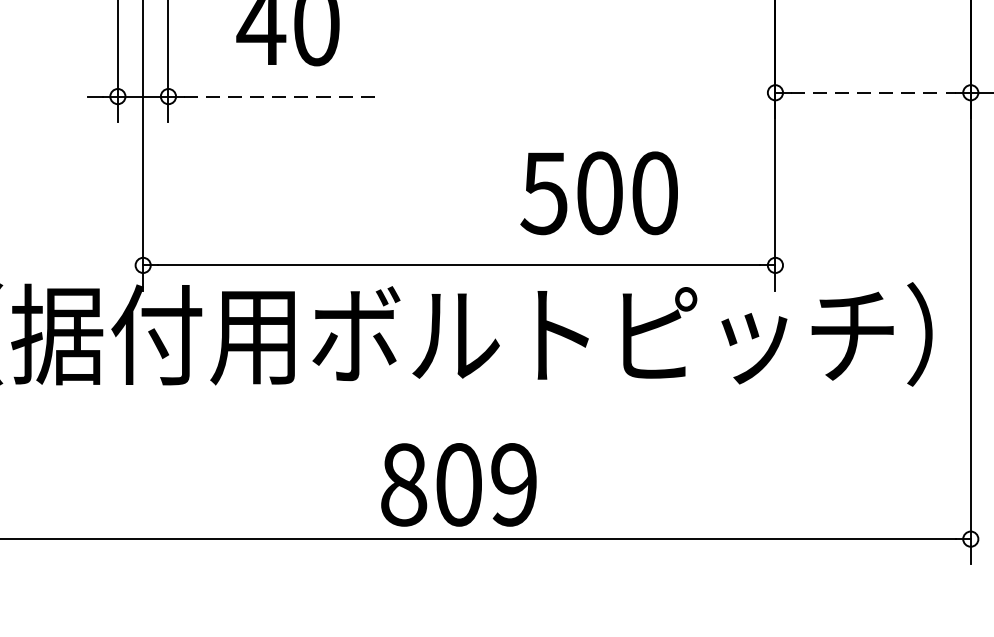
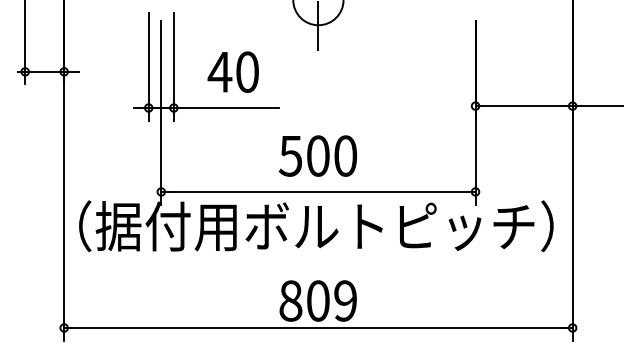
line: (873, 93) -> (524, 106), dashed -> solid
line: (282, 97) -> (230, 108), dashed -> solid
text: (598, 192) -> (317, 155), moved

